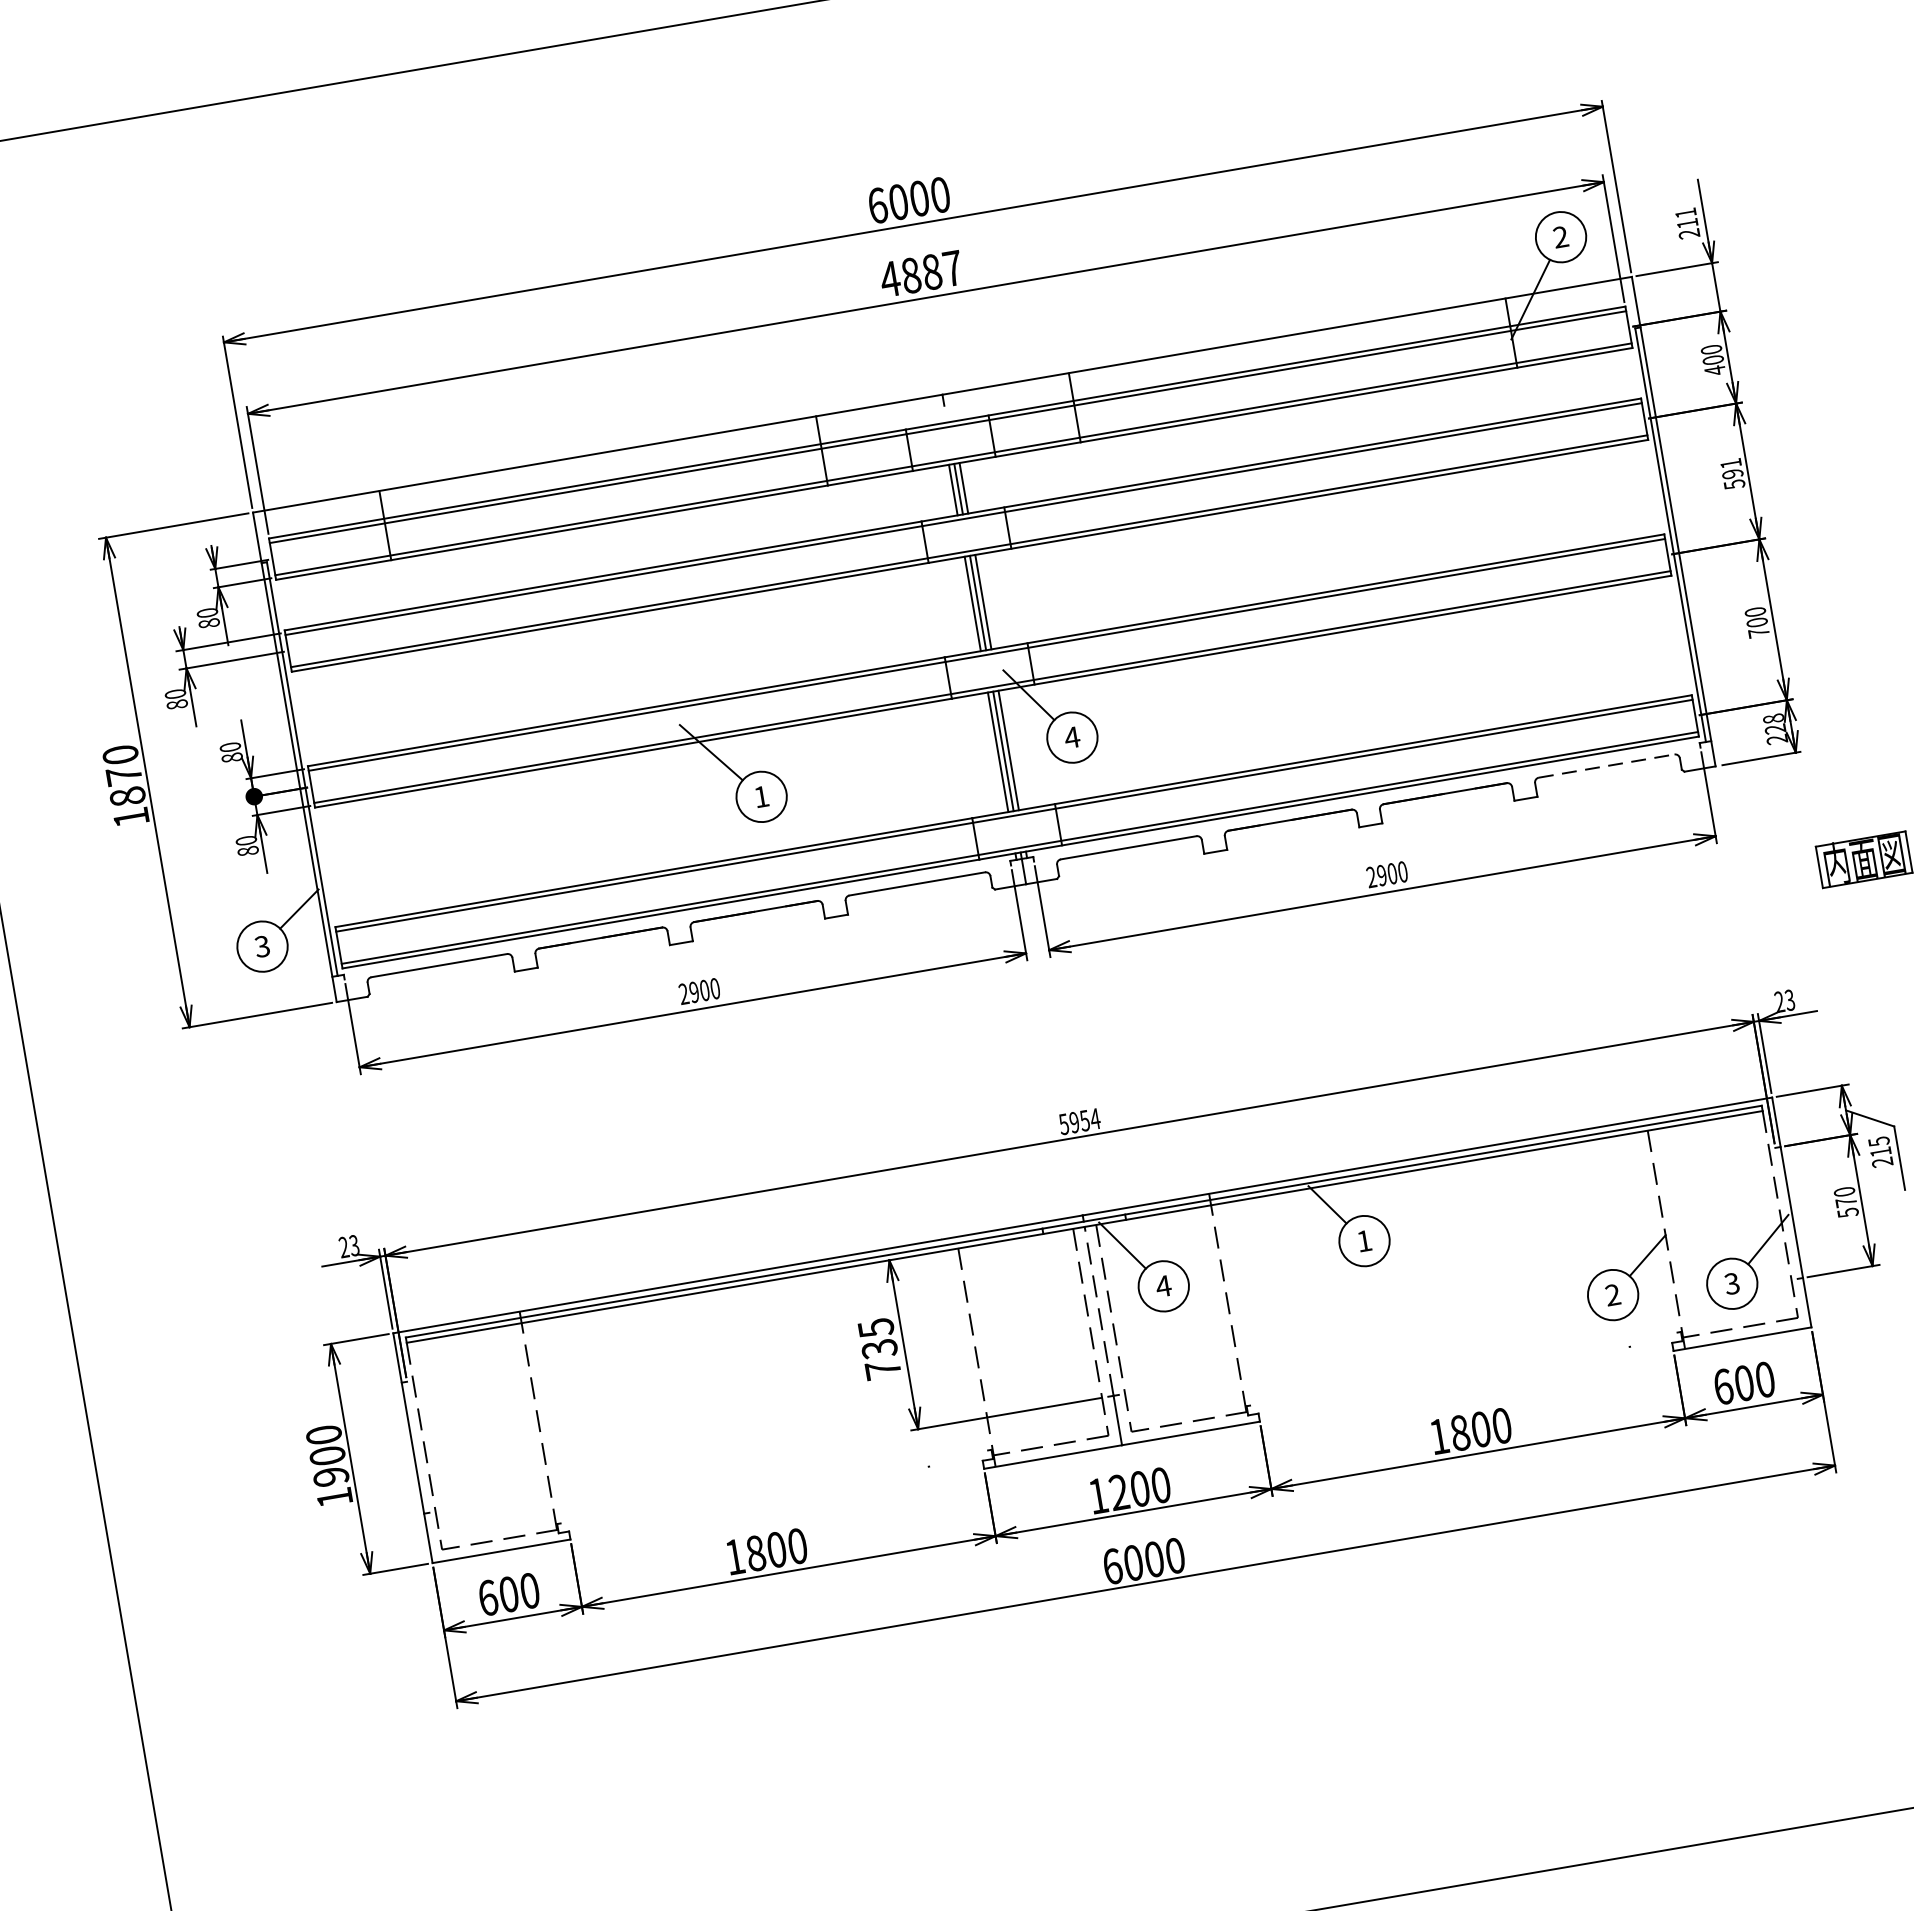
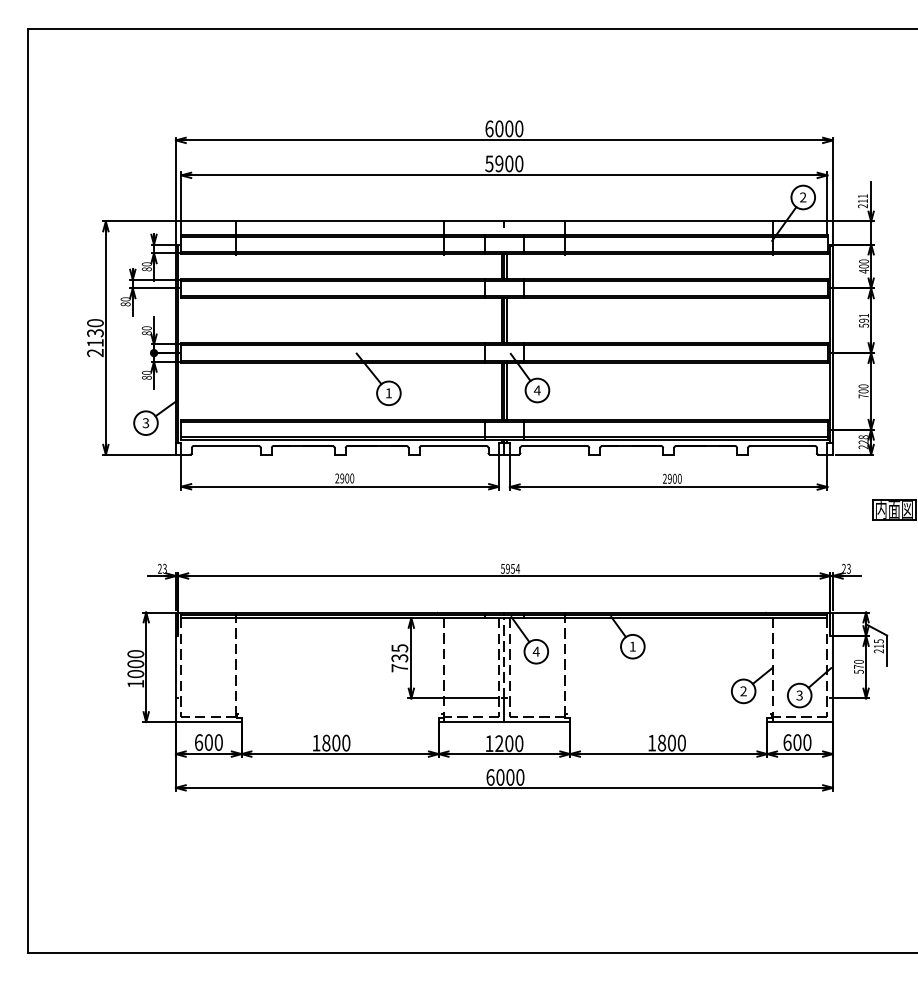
text: (921, 273) -> (504, 163), 4887 -> 5900
line: (1608, 764) -> (783, 445), dashed -> solid
text: (127, 797) -> (95, 343), 1870 -> 2130
text: (330, 1477) -> (135, 674), 1900 -> 1000

